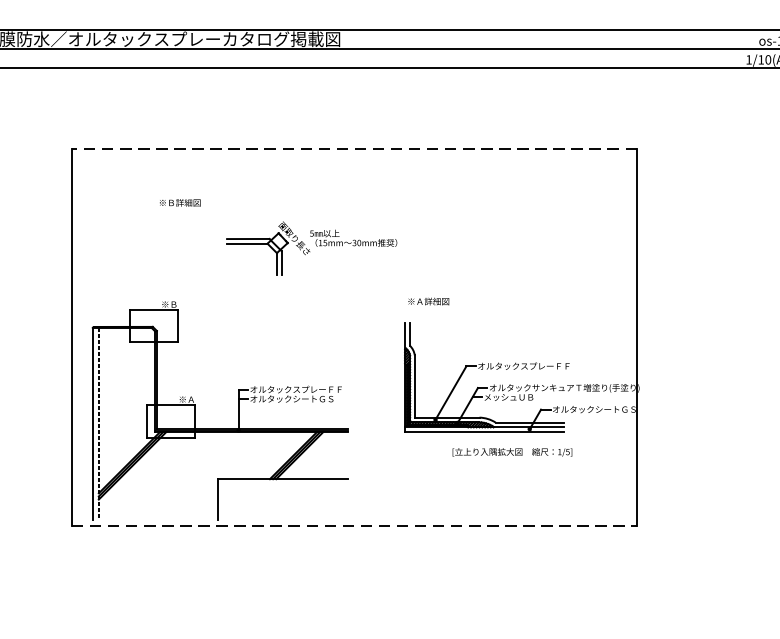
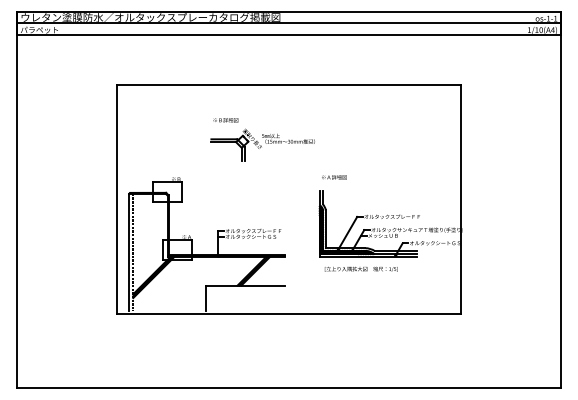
line: (353, 149) -> (288, 84), dashed -> solid
text: (179, 203) -> (225, 120), moved
text: (511, 451) -> (360, 268), moved
line: (355, 526) -> (289, 314), dashed -> solid

